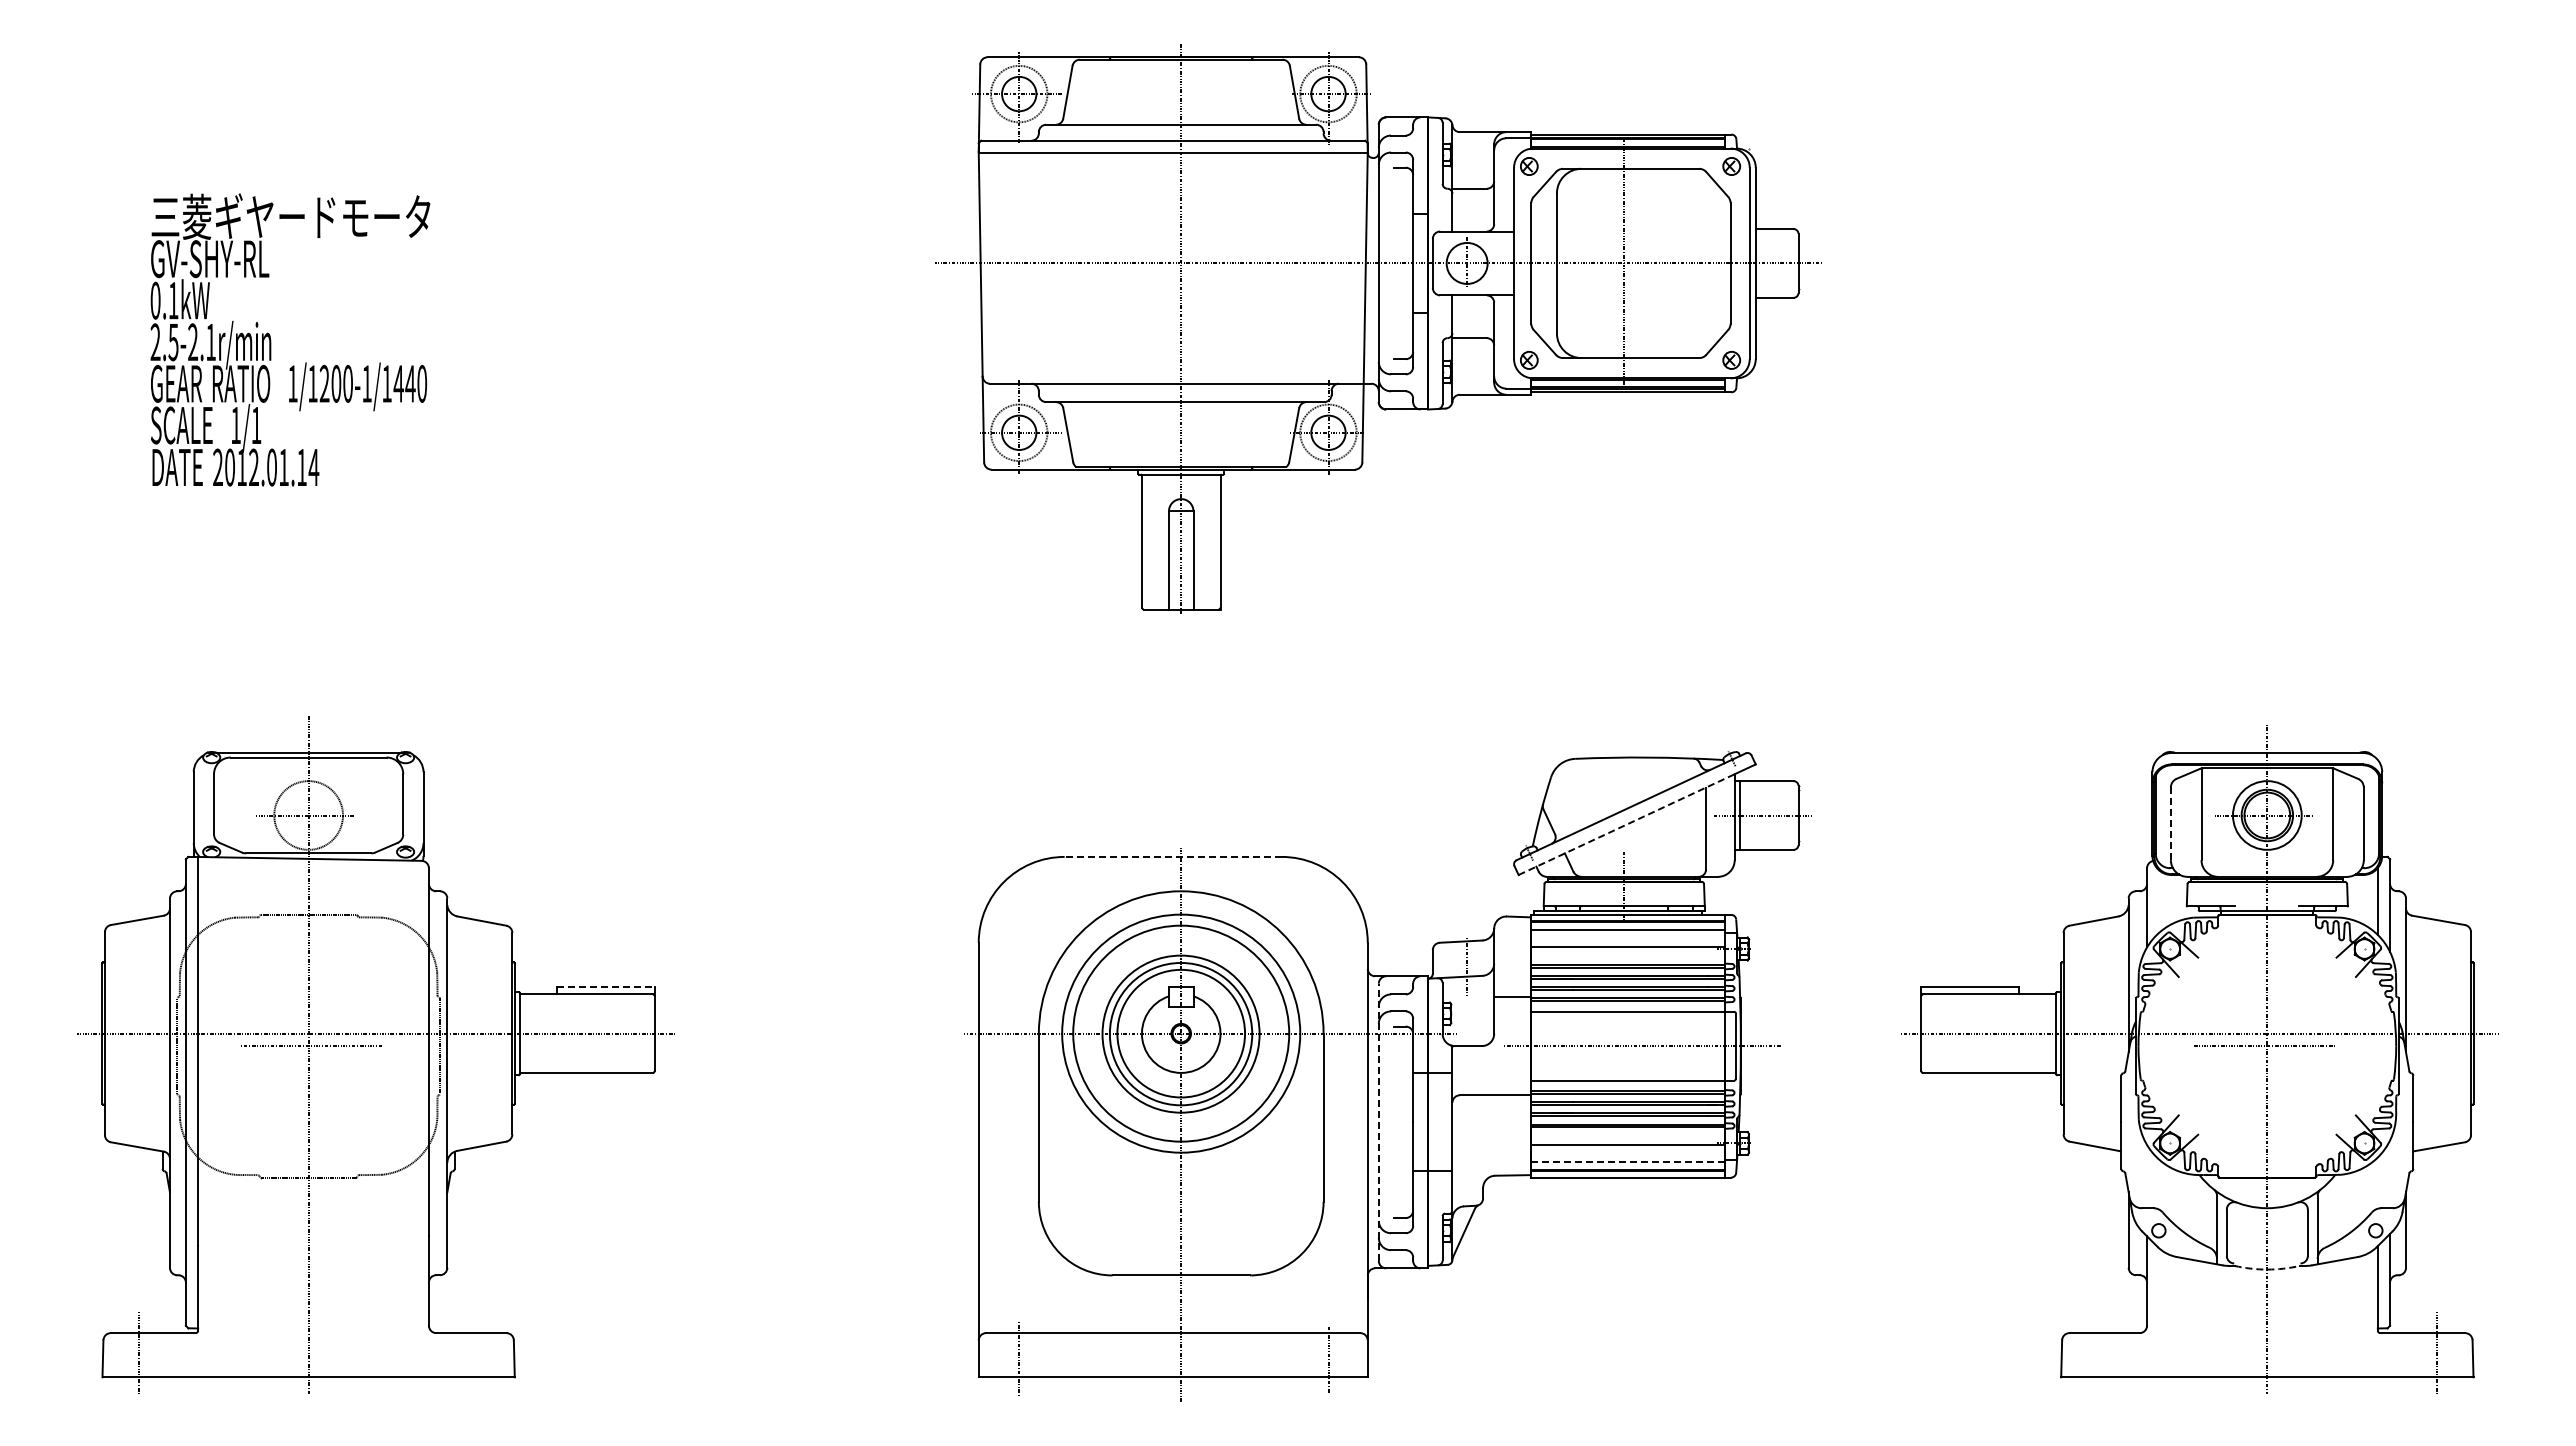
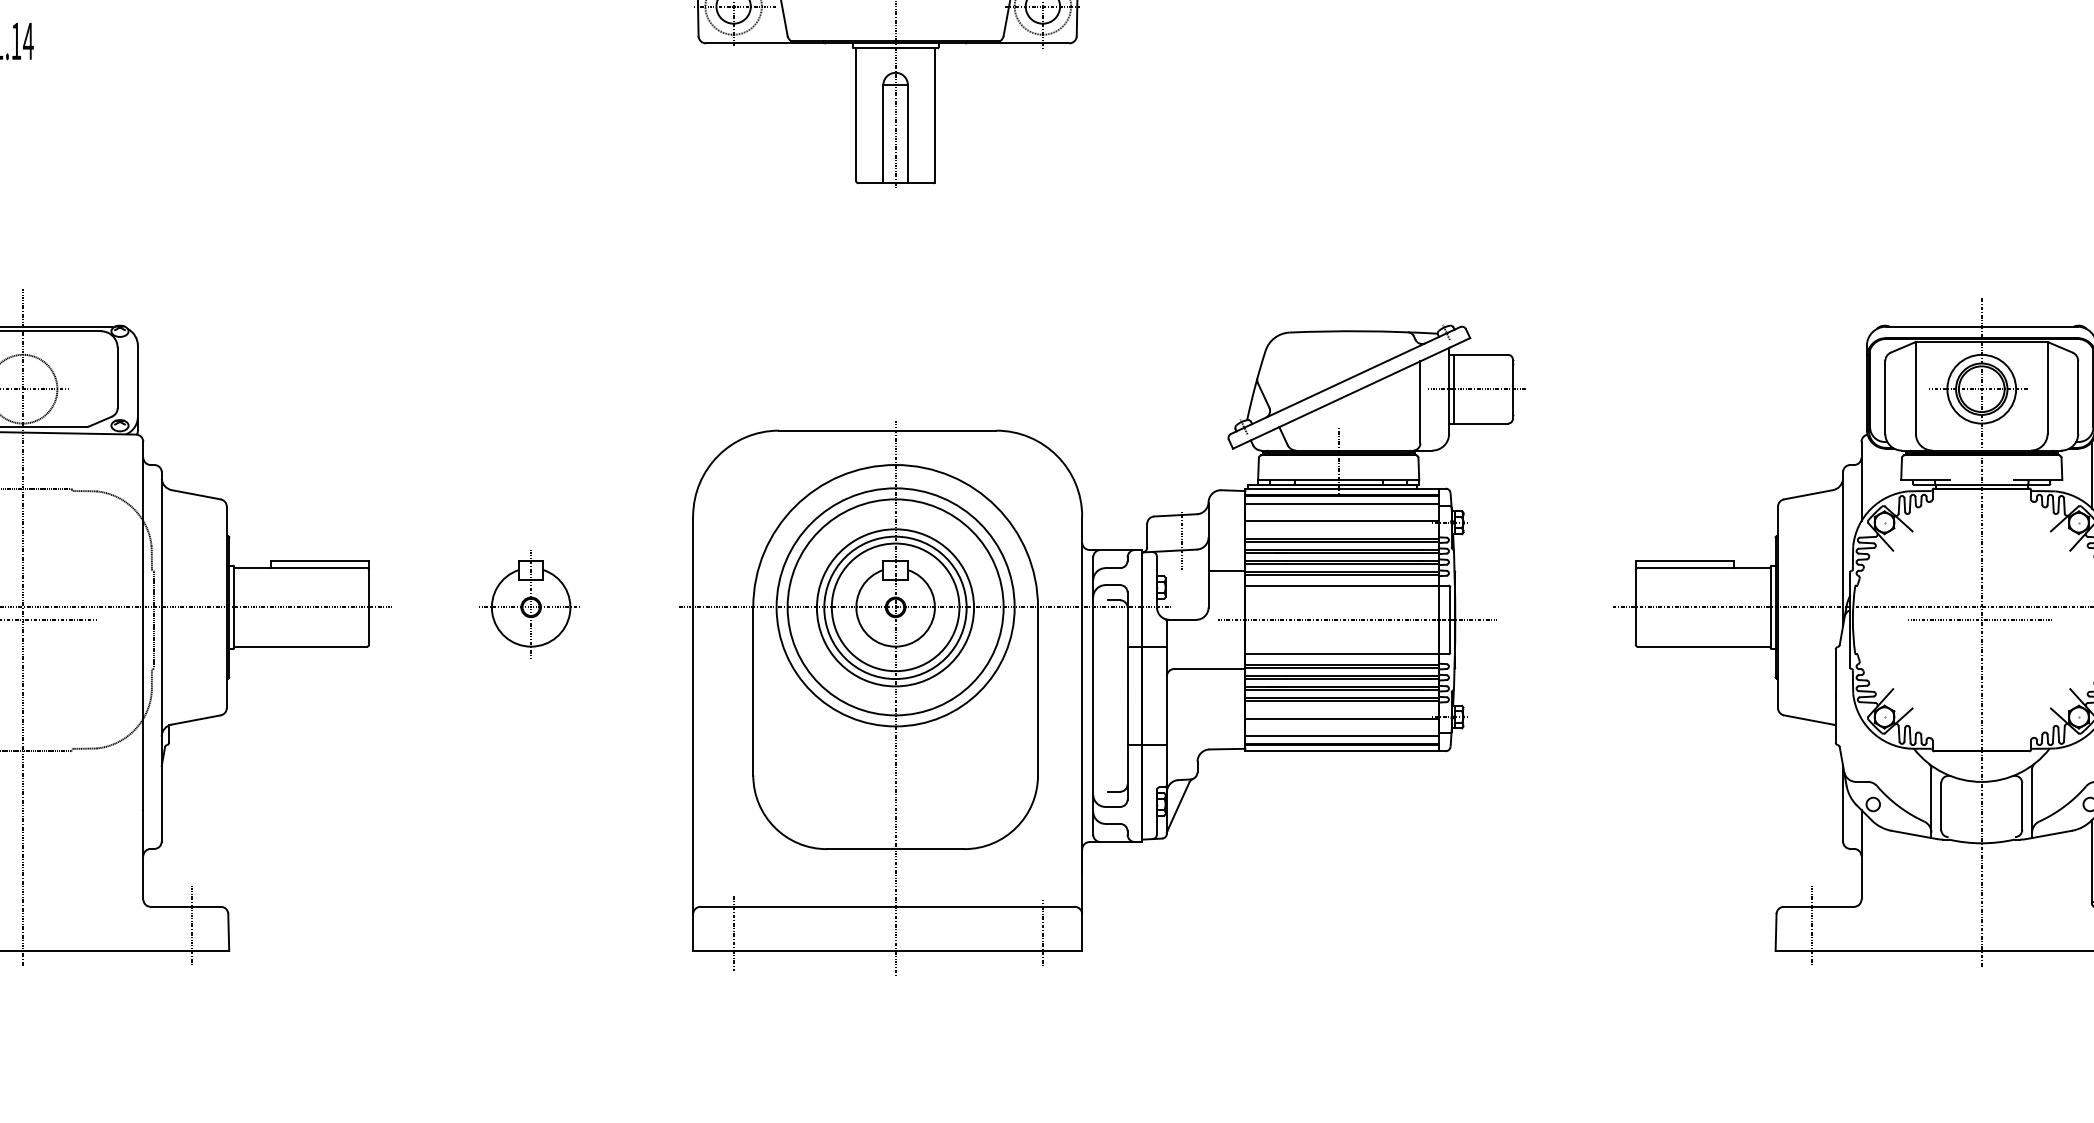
line: (2170, 823) -> (1884, 397), dashed -> solid
line: (1627, 824) -> (1341, 398), dashed -> solid
line: (1173, 856) -> (887, 430), dashed -> solid
line: (606, 987) -> (320, 561), dashed -> solid
part: (815, 1030) -> (529, 604), added
line: (1378, 1122) -> (1092, 696), dashed -> solid
line: (1627, 1162) -> (1341, 736), dashed -> solid
arc: (2267, 1269) -> (1981, 843), dashed -> solid
line: (478, 1352) -> (192, 926), added
line: (2097, 1352) -> (1811, 926), added

